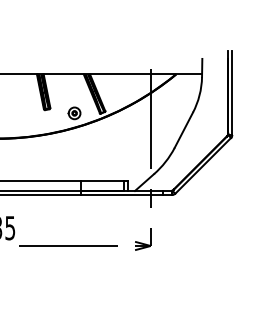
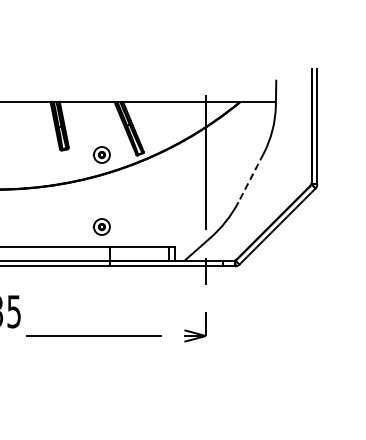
line: (183, 130) -> (250, 178), solid -> dashed
part: (74, 165) -> (101, 226), added

